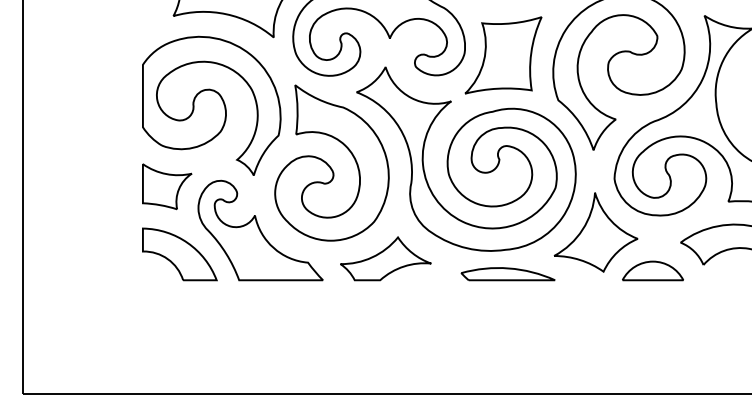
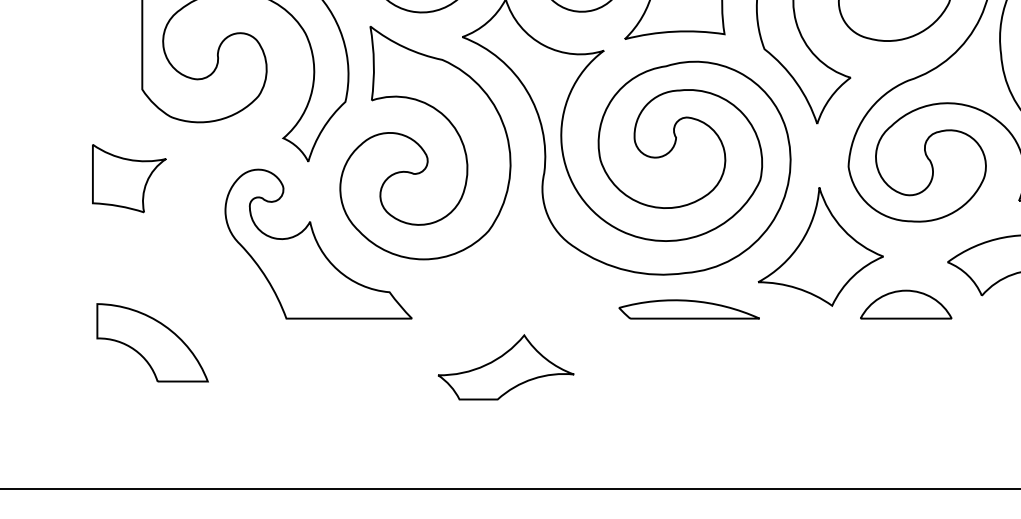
part: (167, 186) -> (129, 178), moved
part: (179, 254) -> (152, 342), moved
part: (385, 258) -> (505, 366), moved

